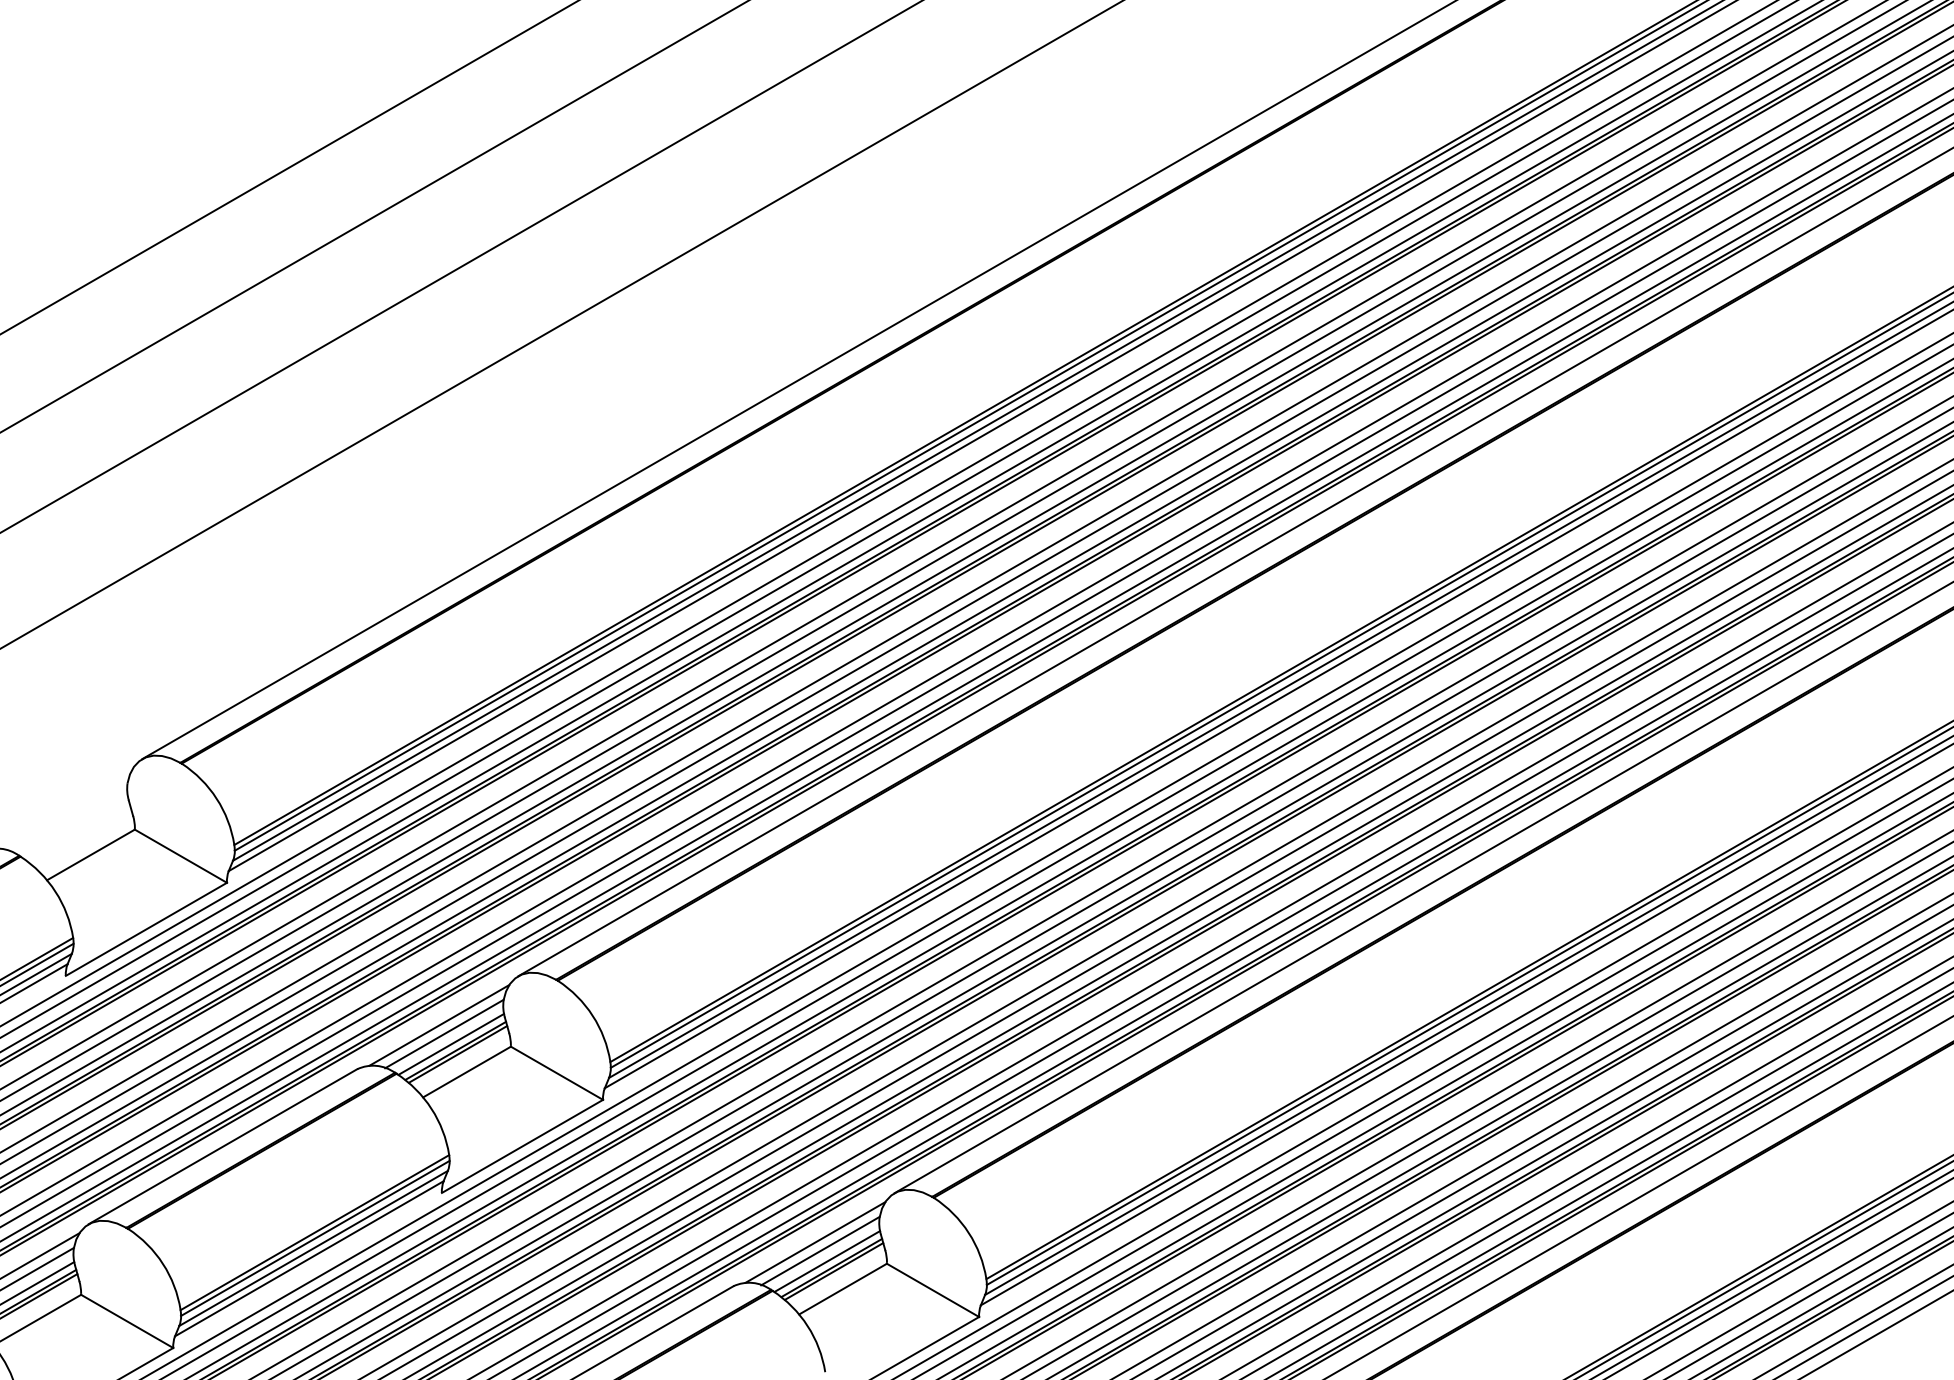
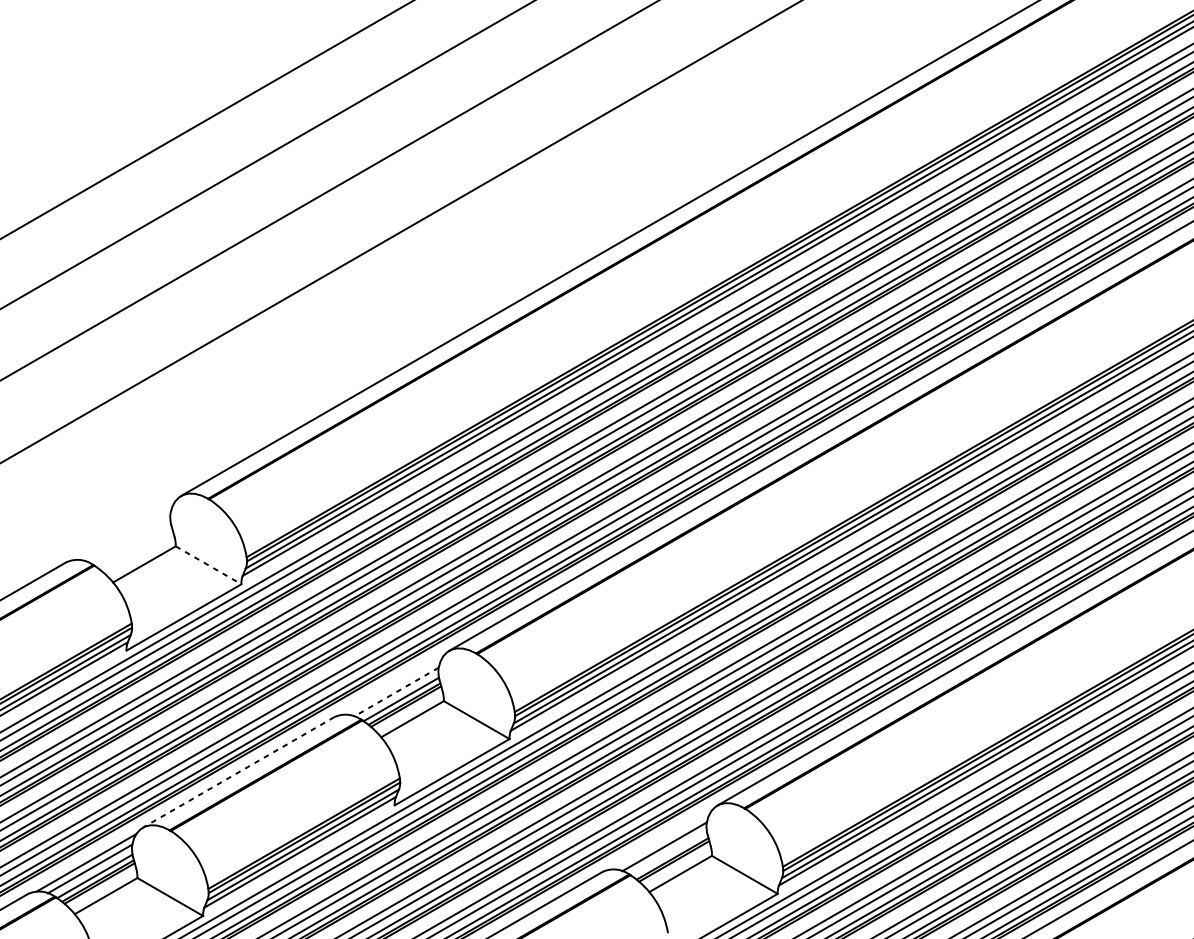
line: (181, 856) -> (208, 565), solid -> dashed
line: (439, 1025) -> (392, 686), removed
line: (444, 1034) -> (396, 692), solid -> dashed
line: (222, 1146) -> (238, 772), solid -> dashed
line: (815, 1242) -> (661, 840), removed
line: (827, 1261) -> (669, 854), removed

